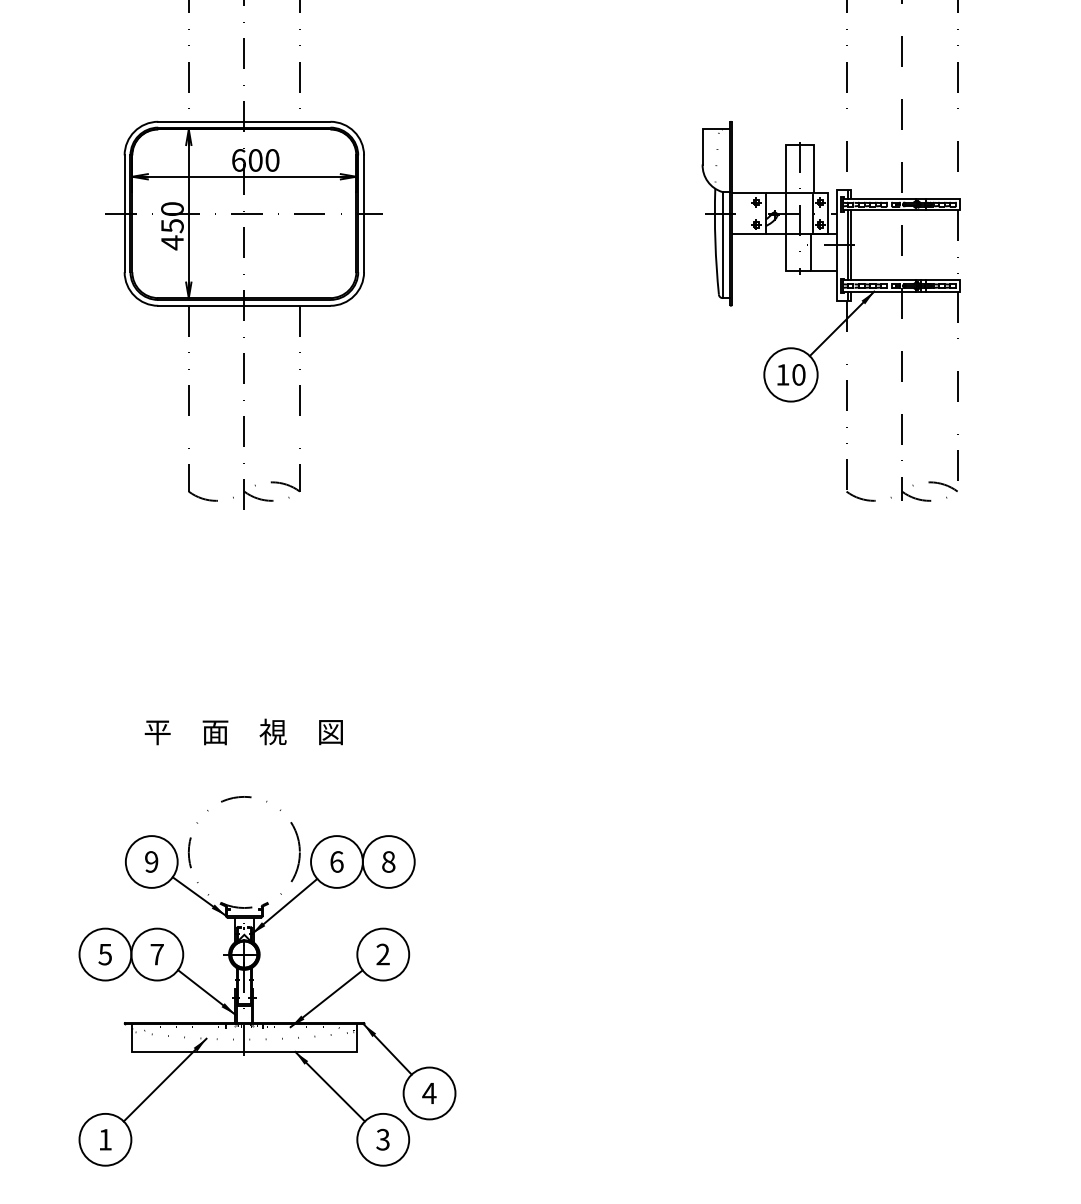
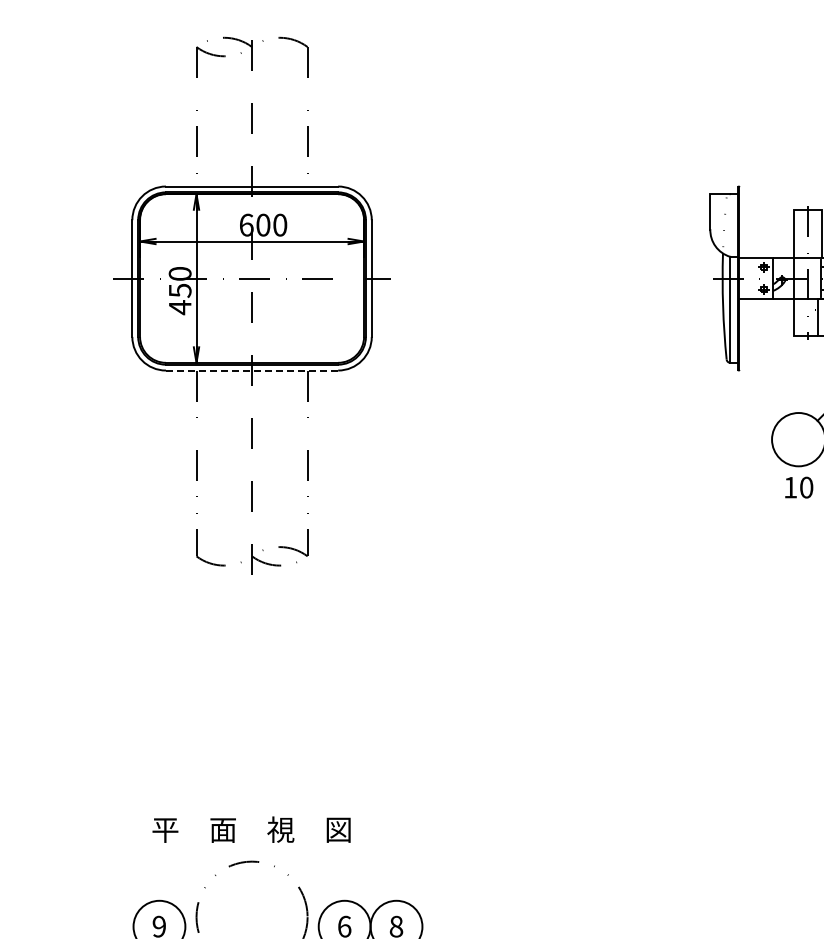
line: (244, 305) -> (252, 370), solid -> dashed
text: (791, 374) -> (799, 487), moved
text: (243, 731) -> (251, 829), moved

